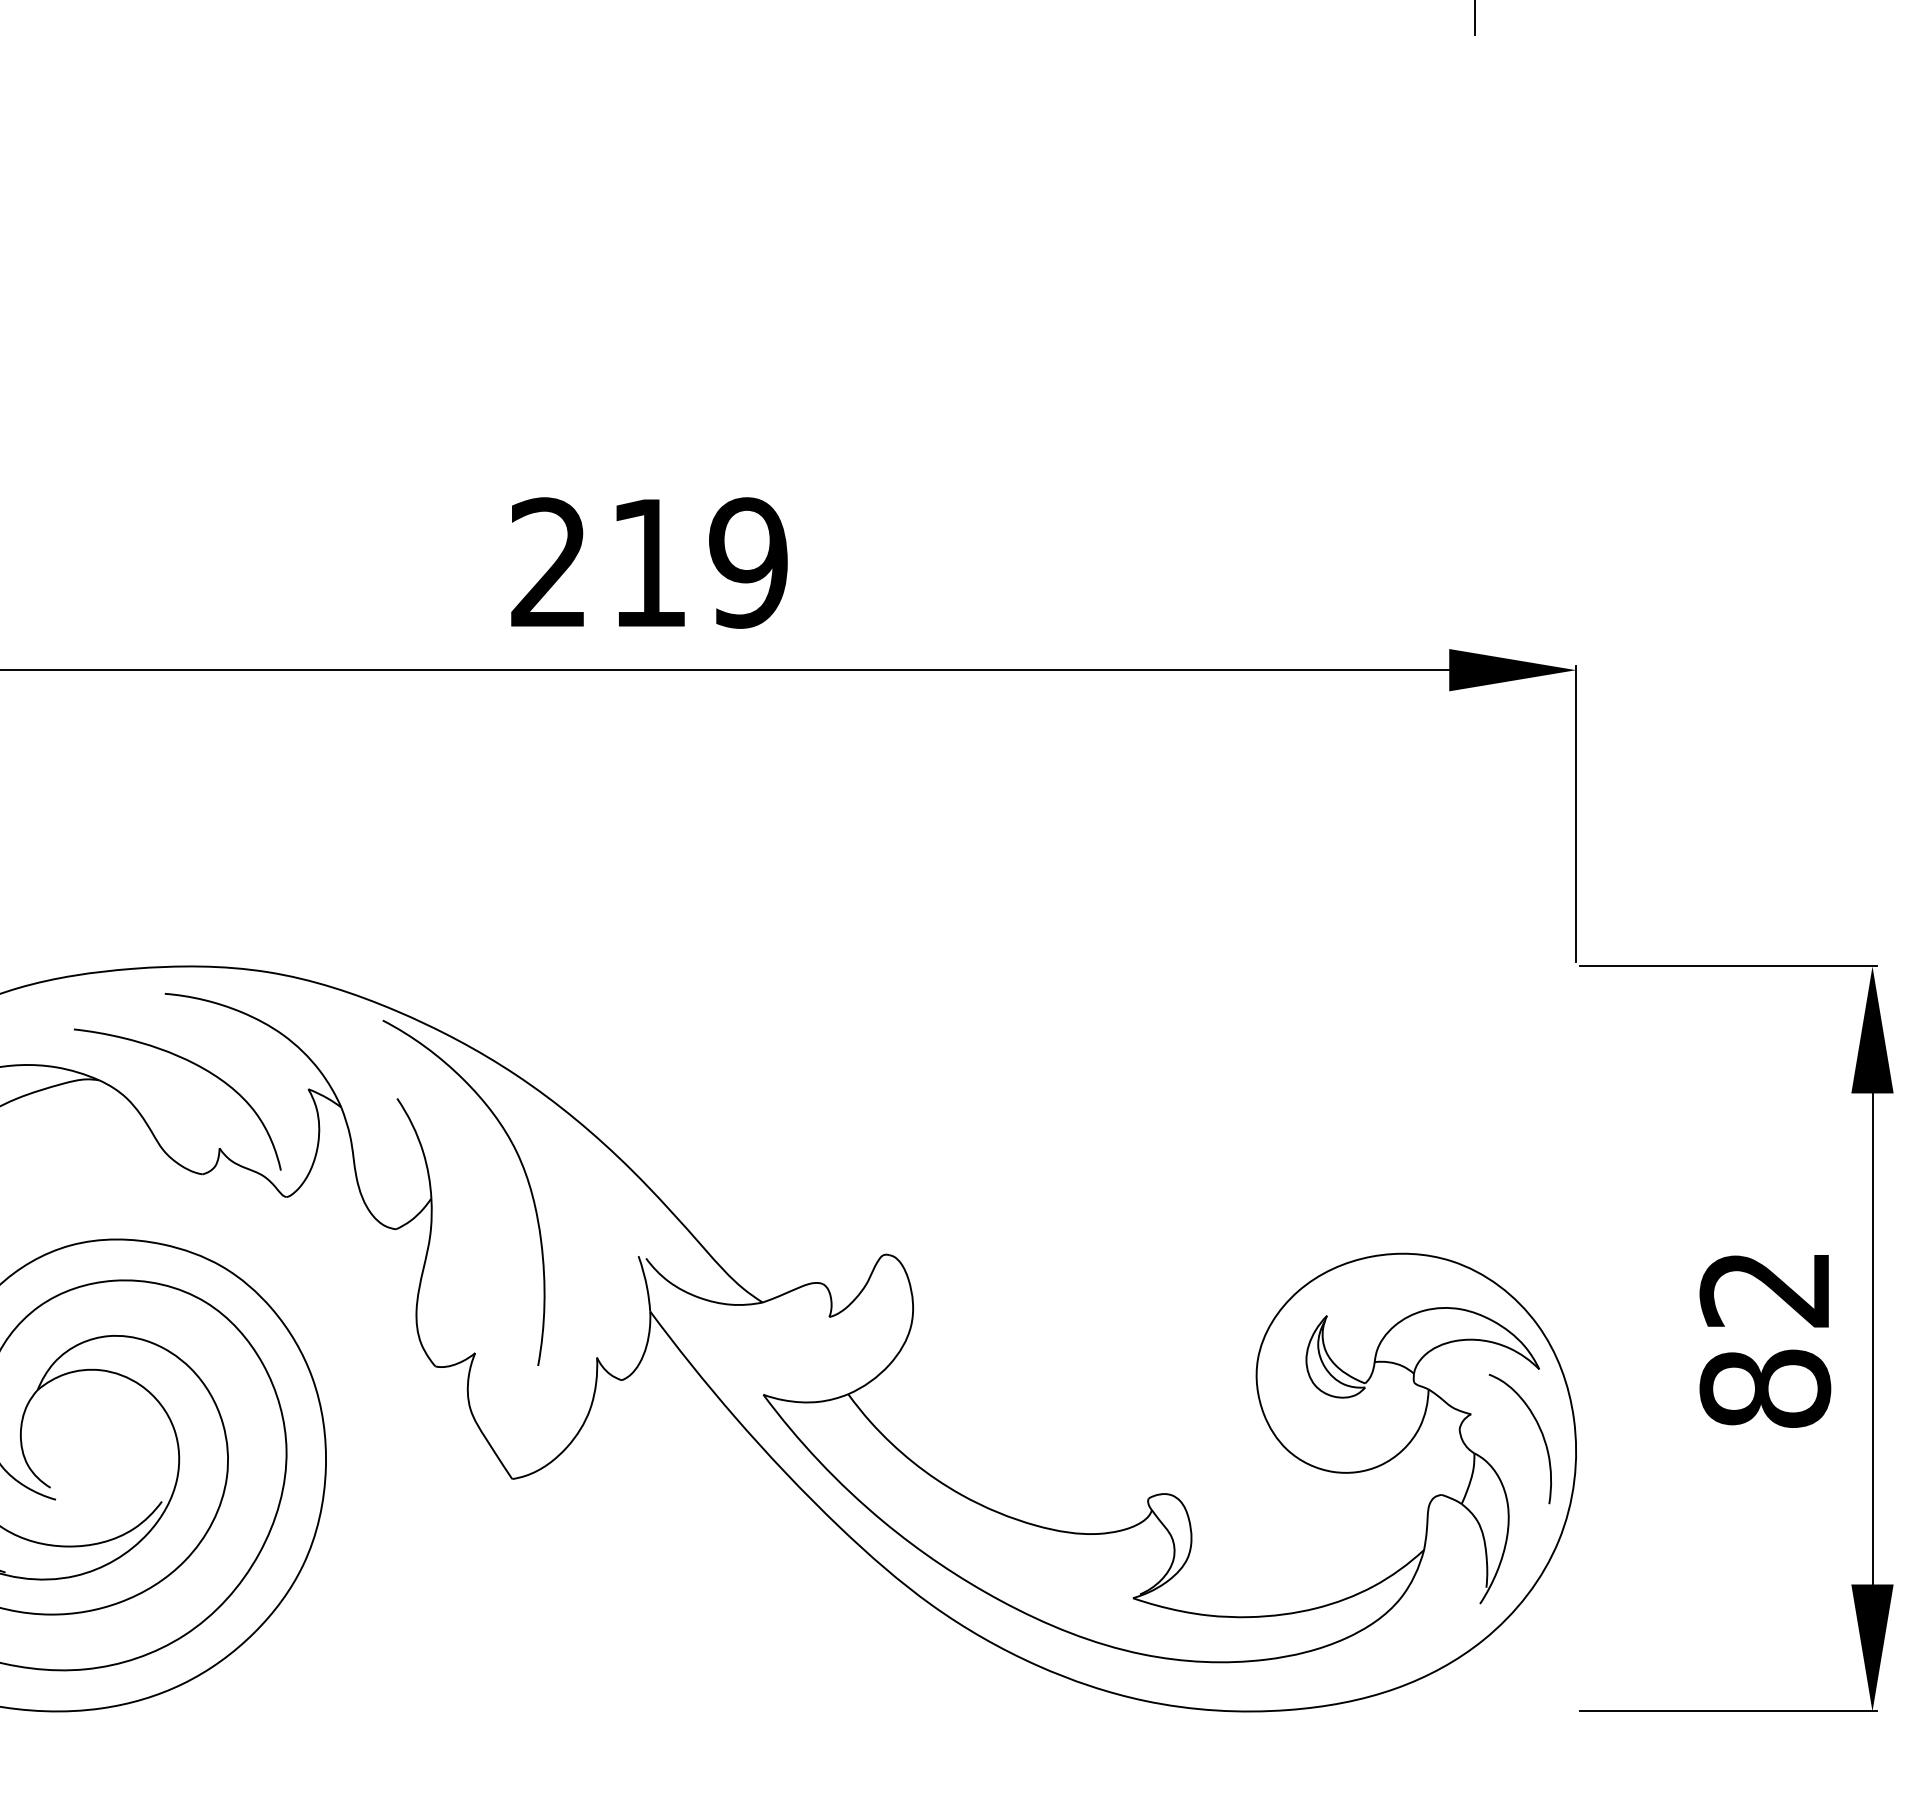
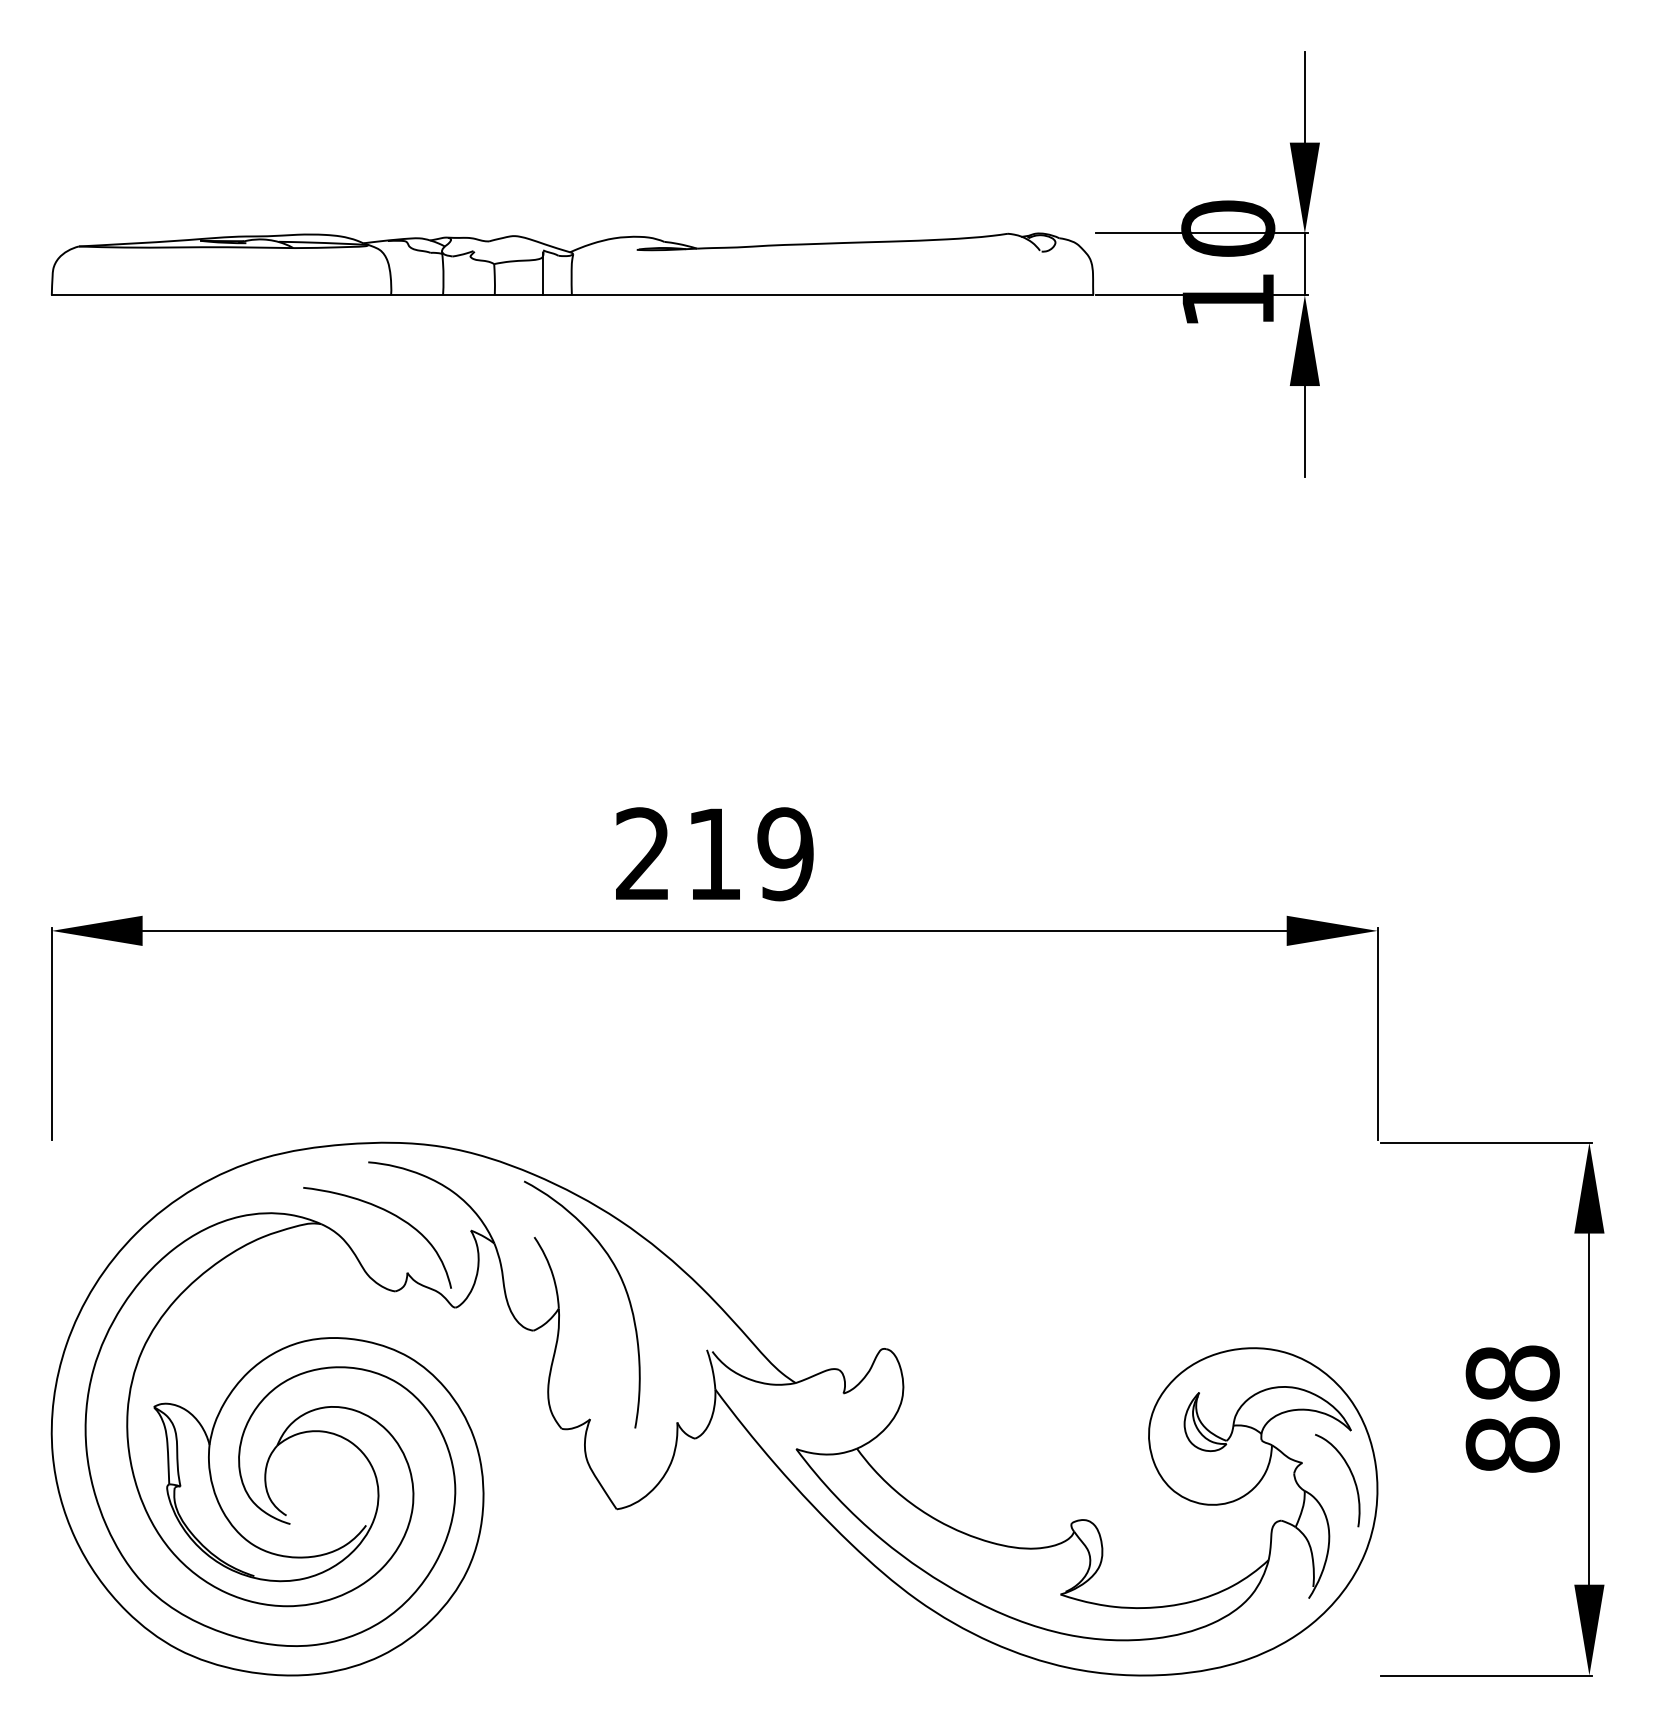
text: (1764, 1289) -> (1512, 1373), 82 -> 88

